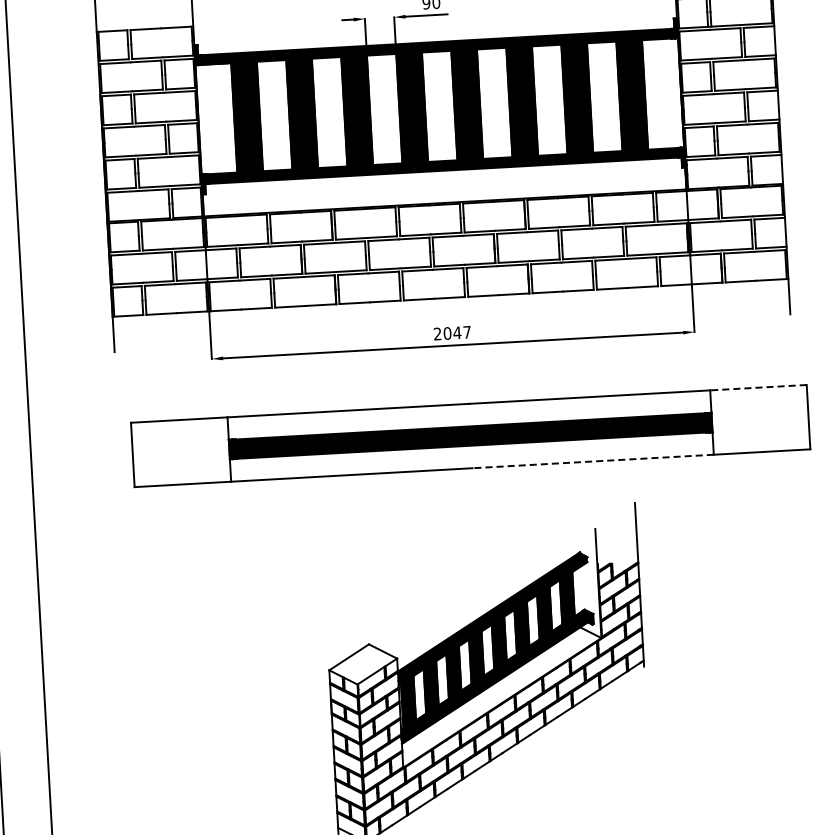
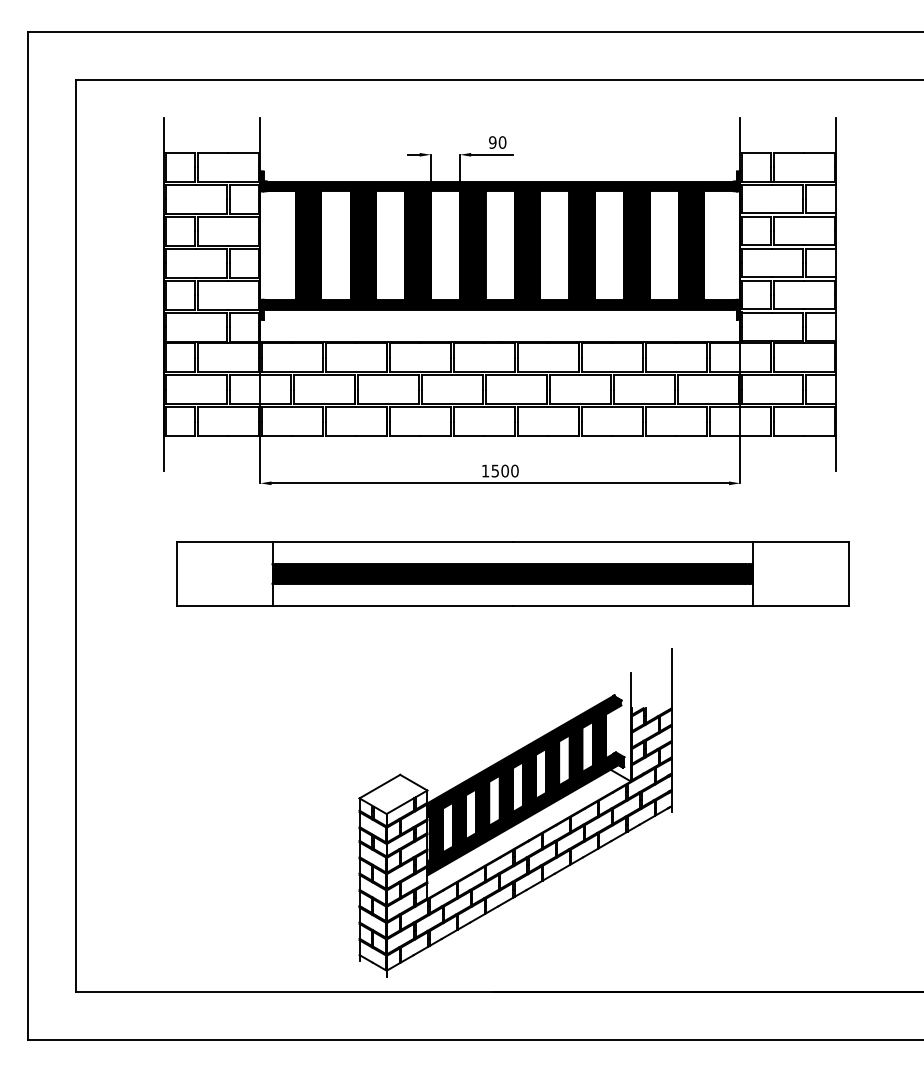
text: (451, 332) -> (499, 470), 2047 -> 1500
line: (758, 388) -> (800, 542), dashed -> solid
line: (593, 461) -> (632, 606), dashed -> solid

